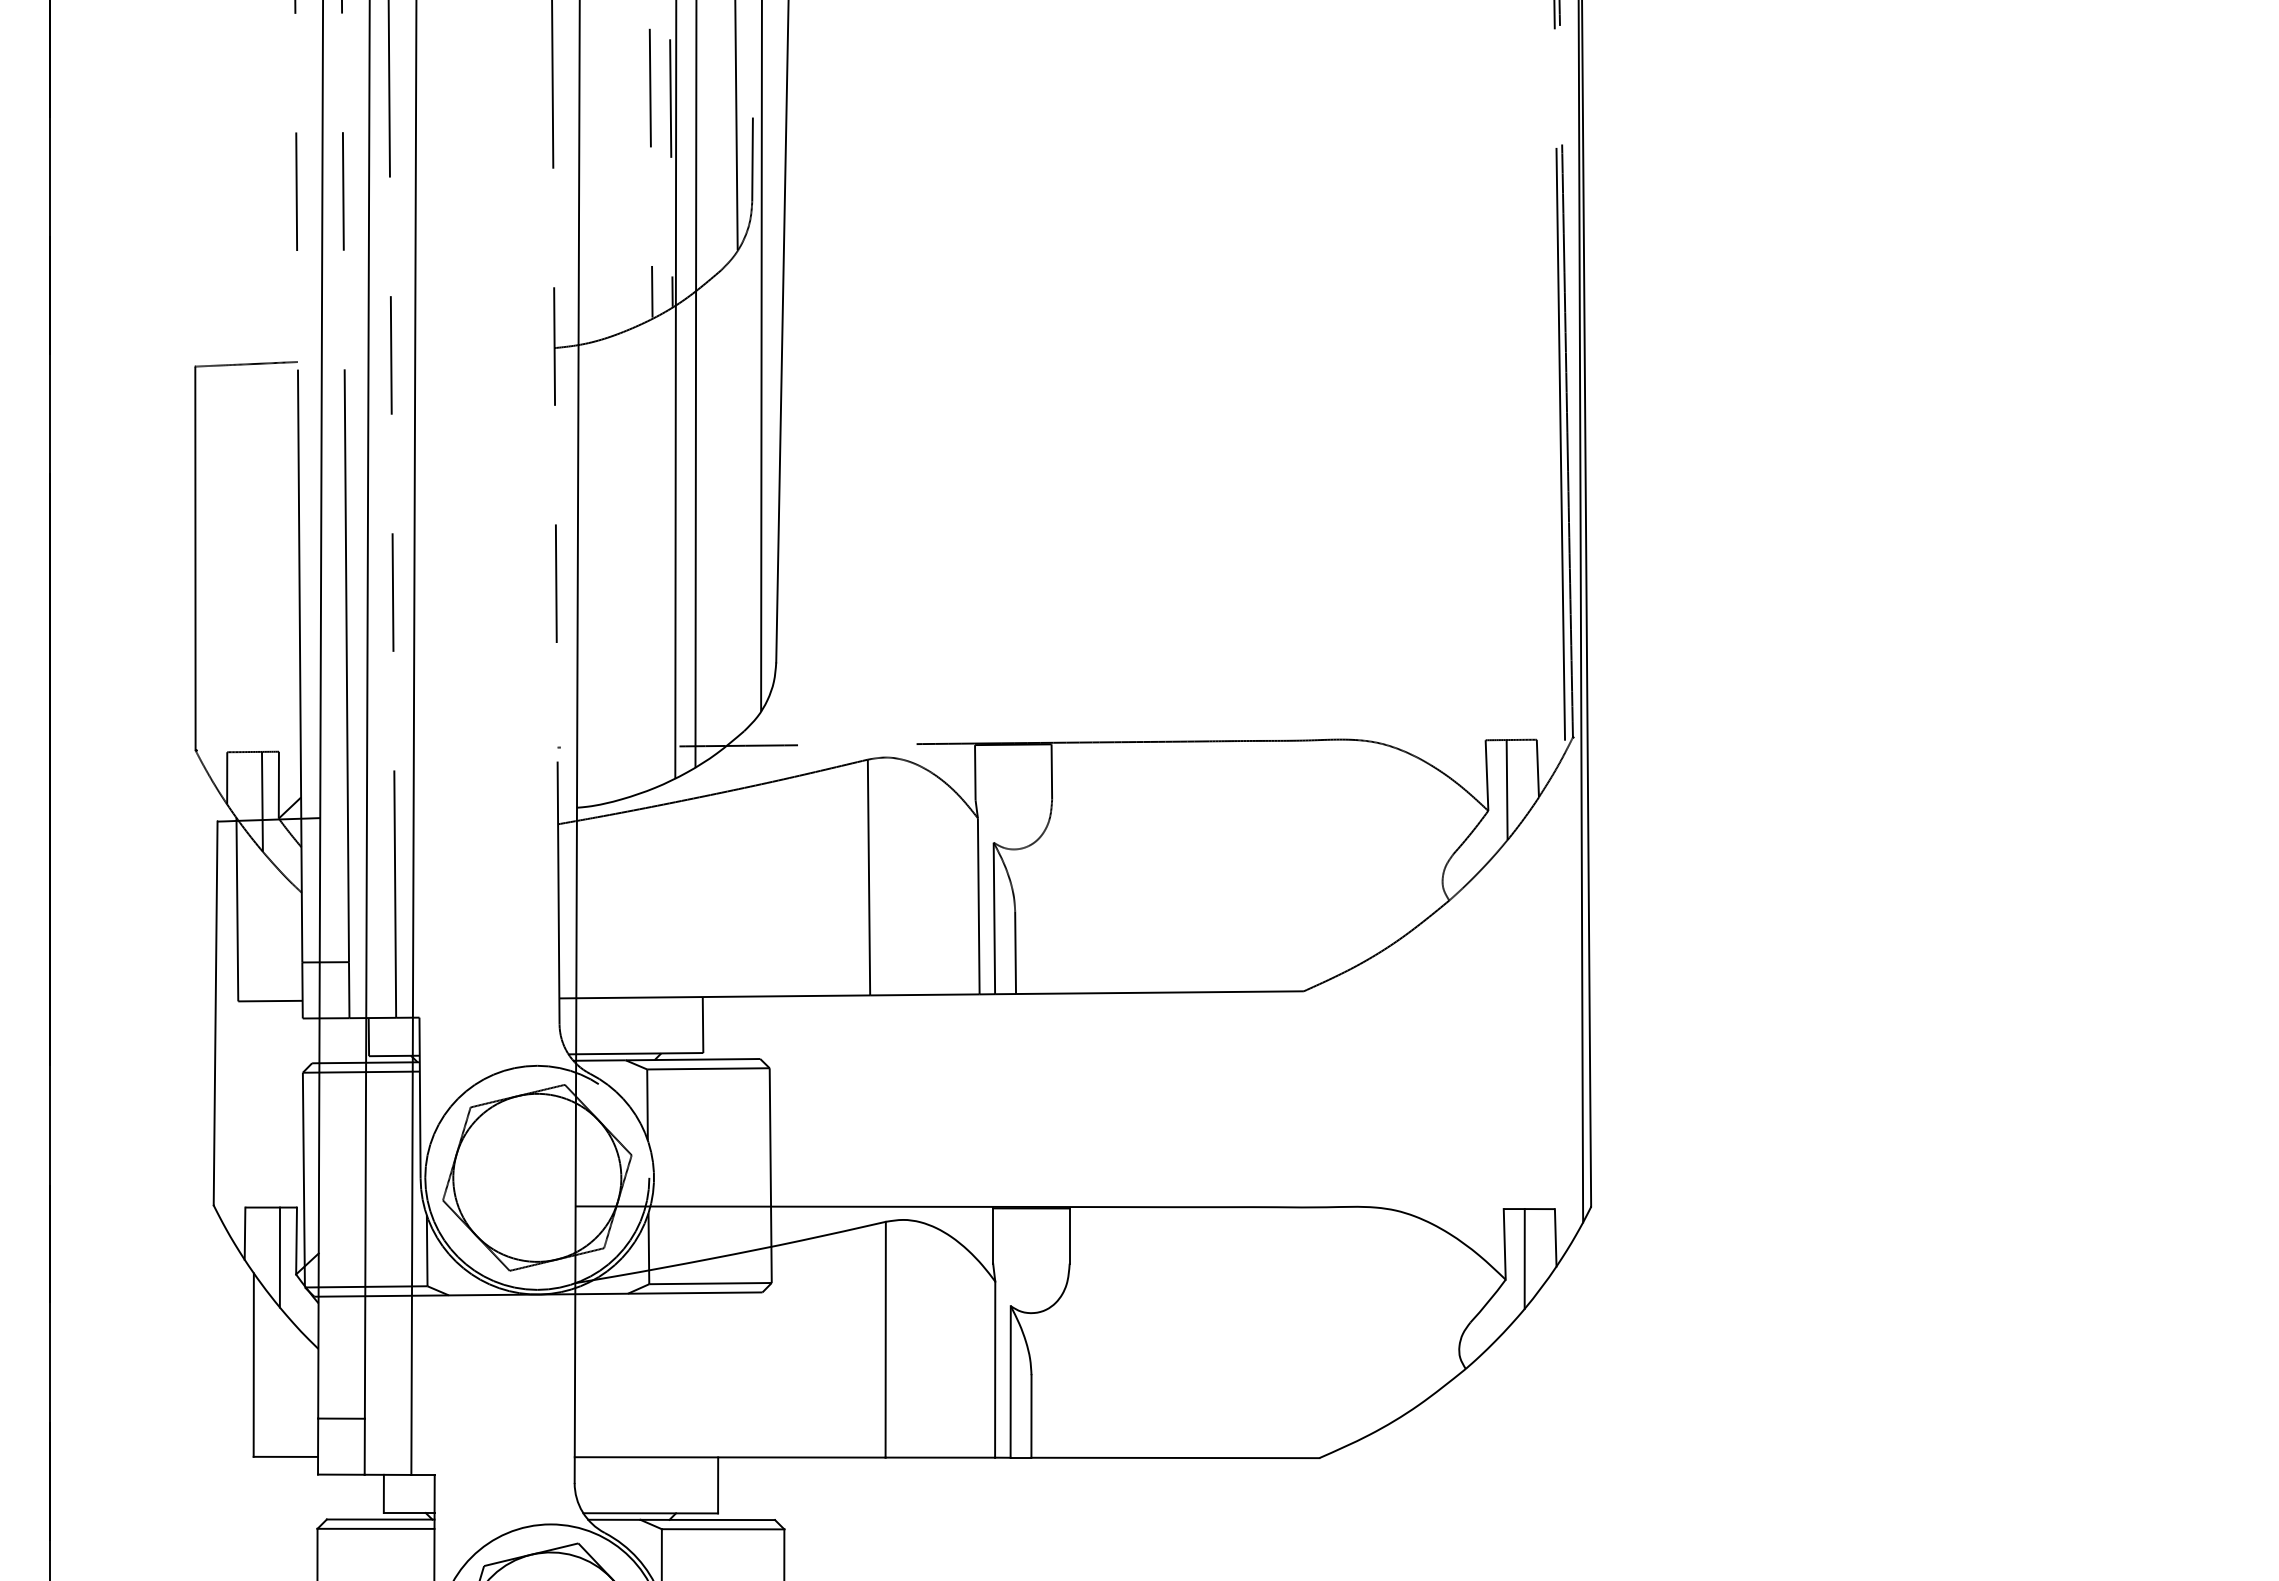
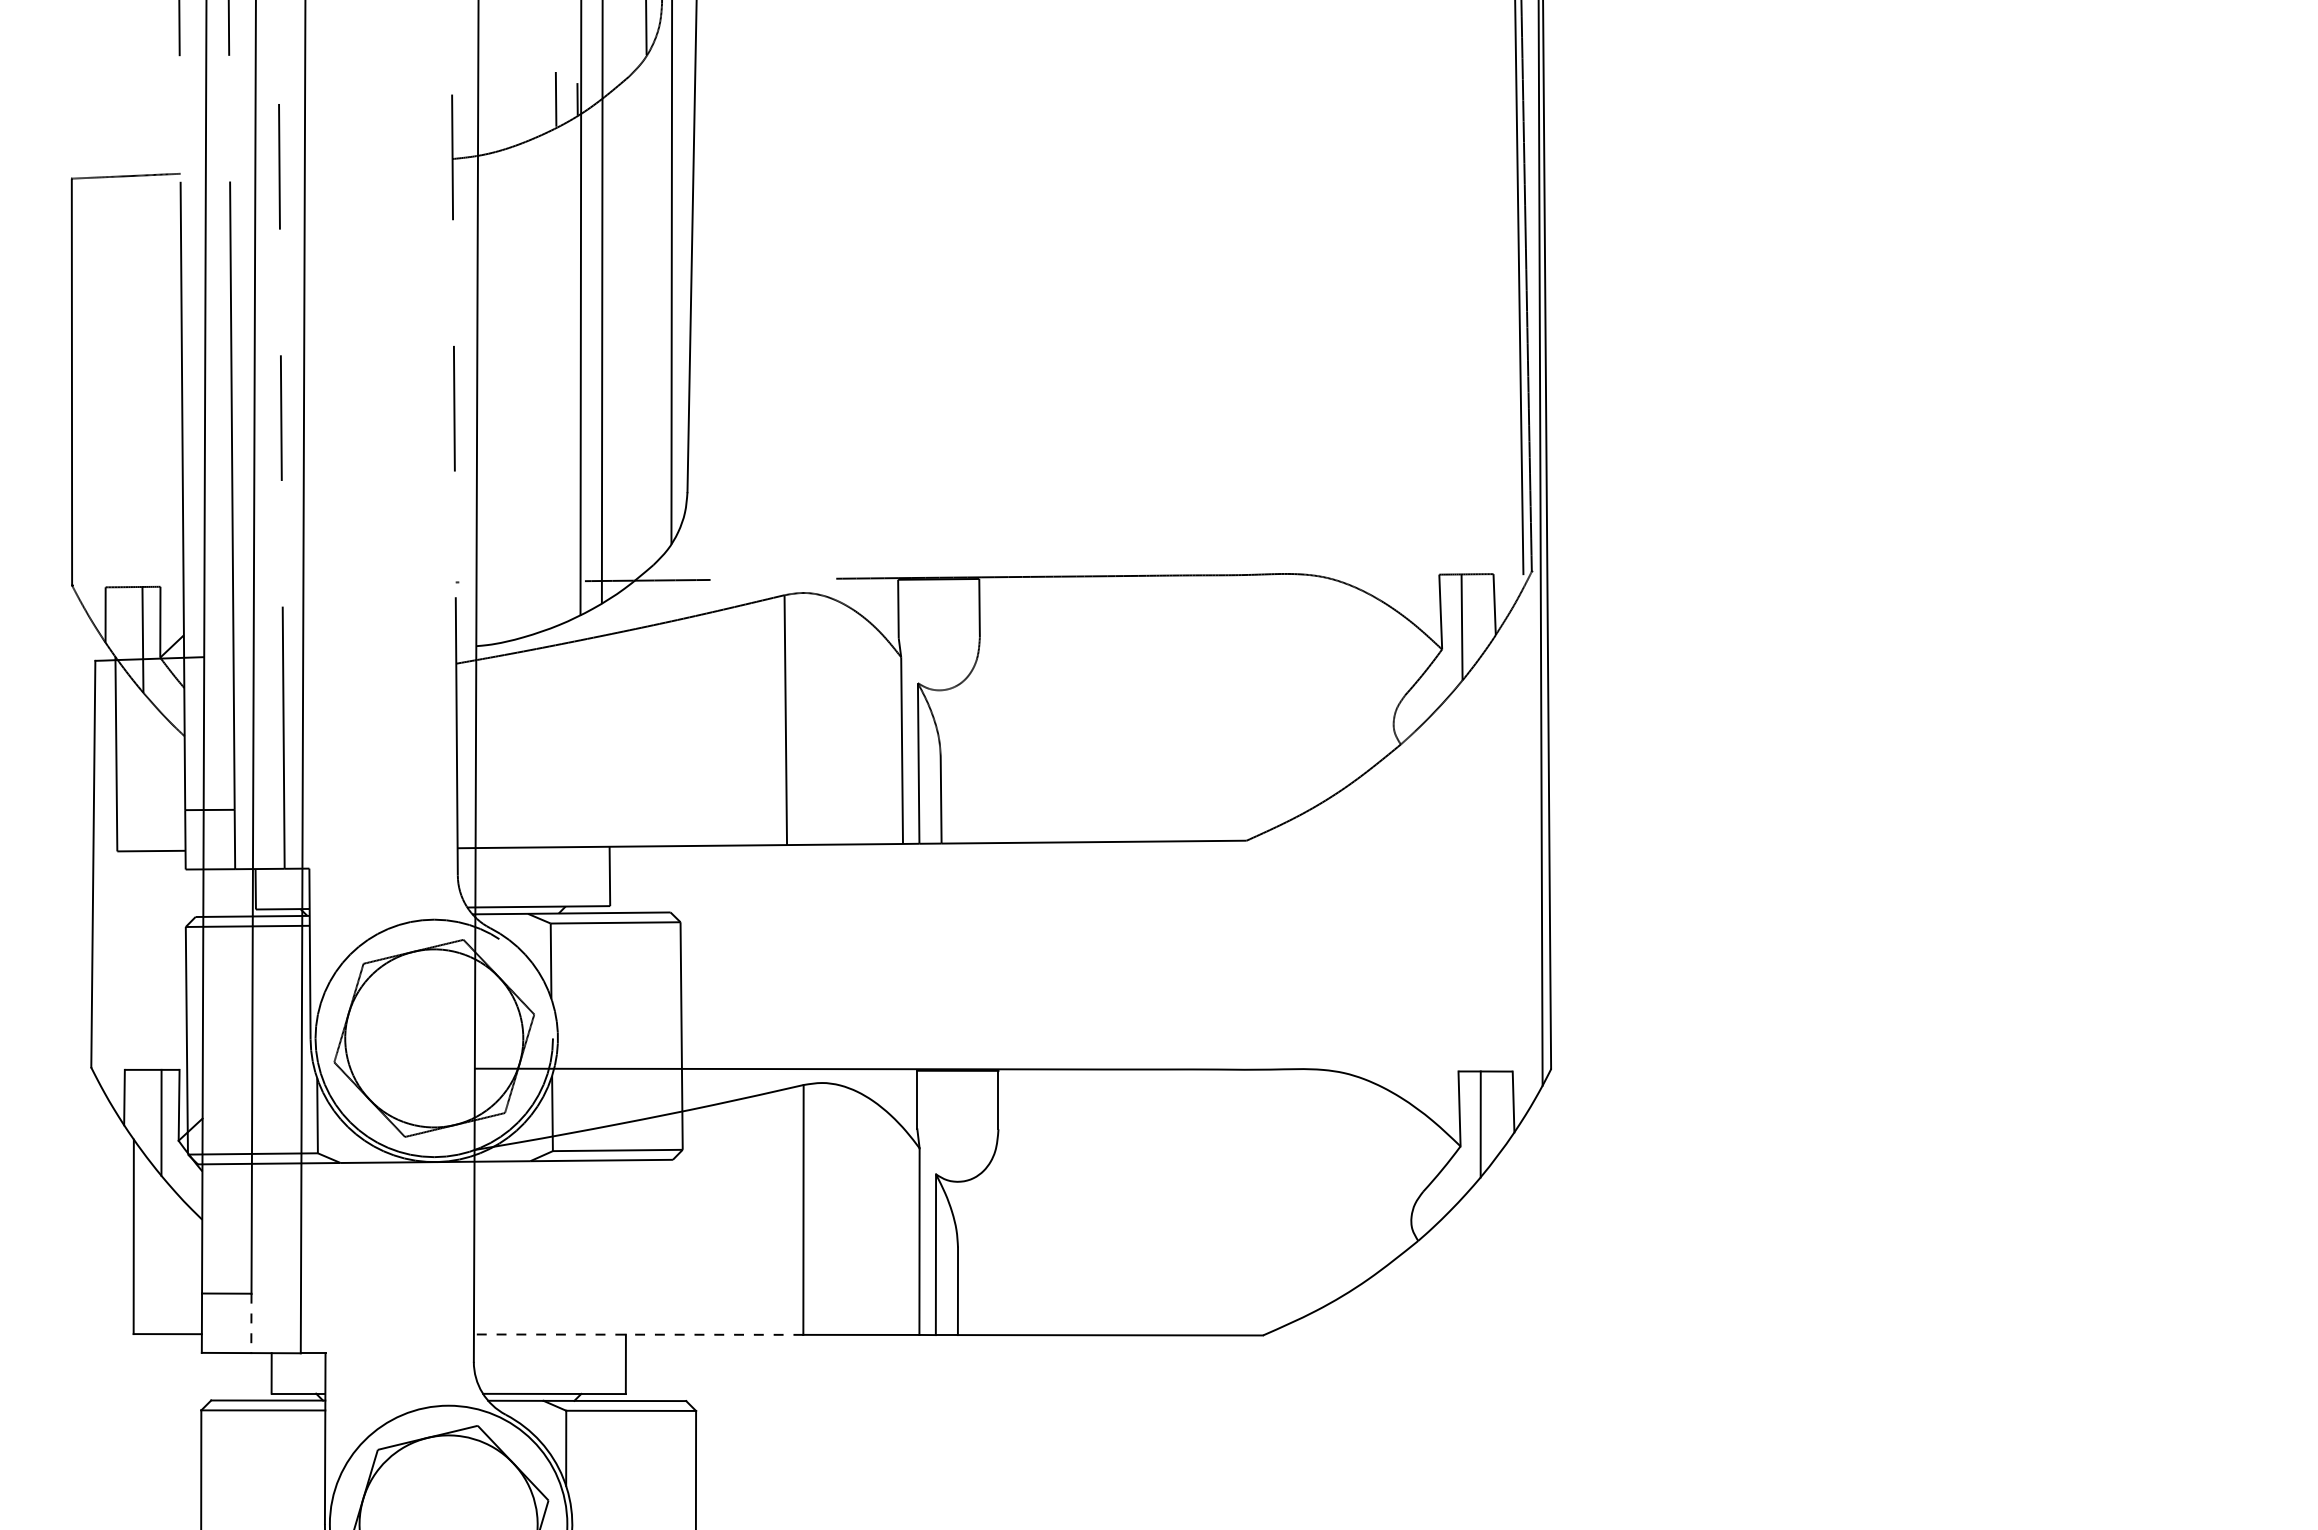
line: (364, 1447) -> (251, 1324), solid -> dashed
line: (729, 1457) -> (637, 1334), solid -> dashed

